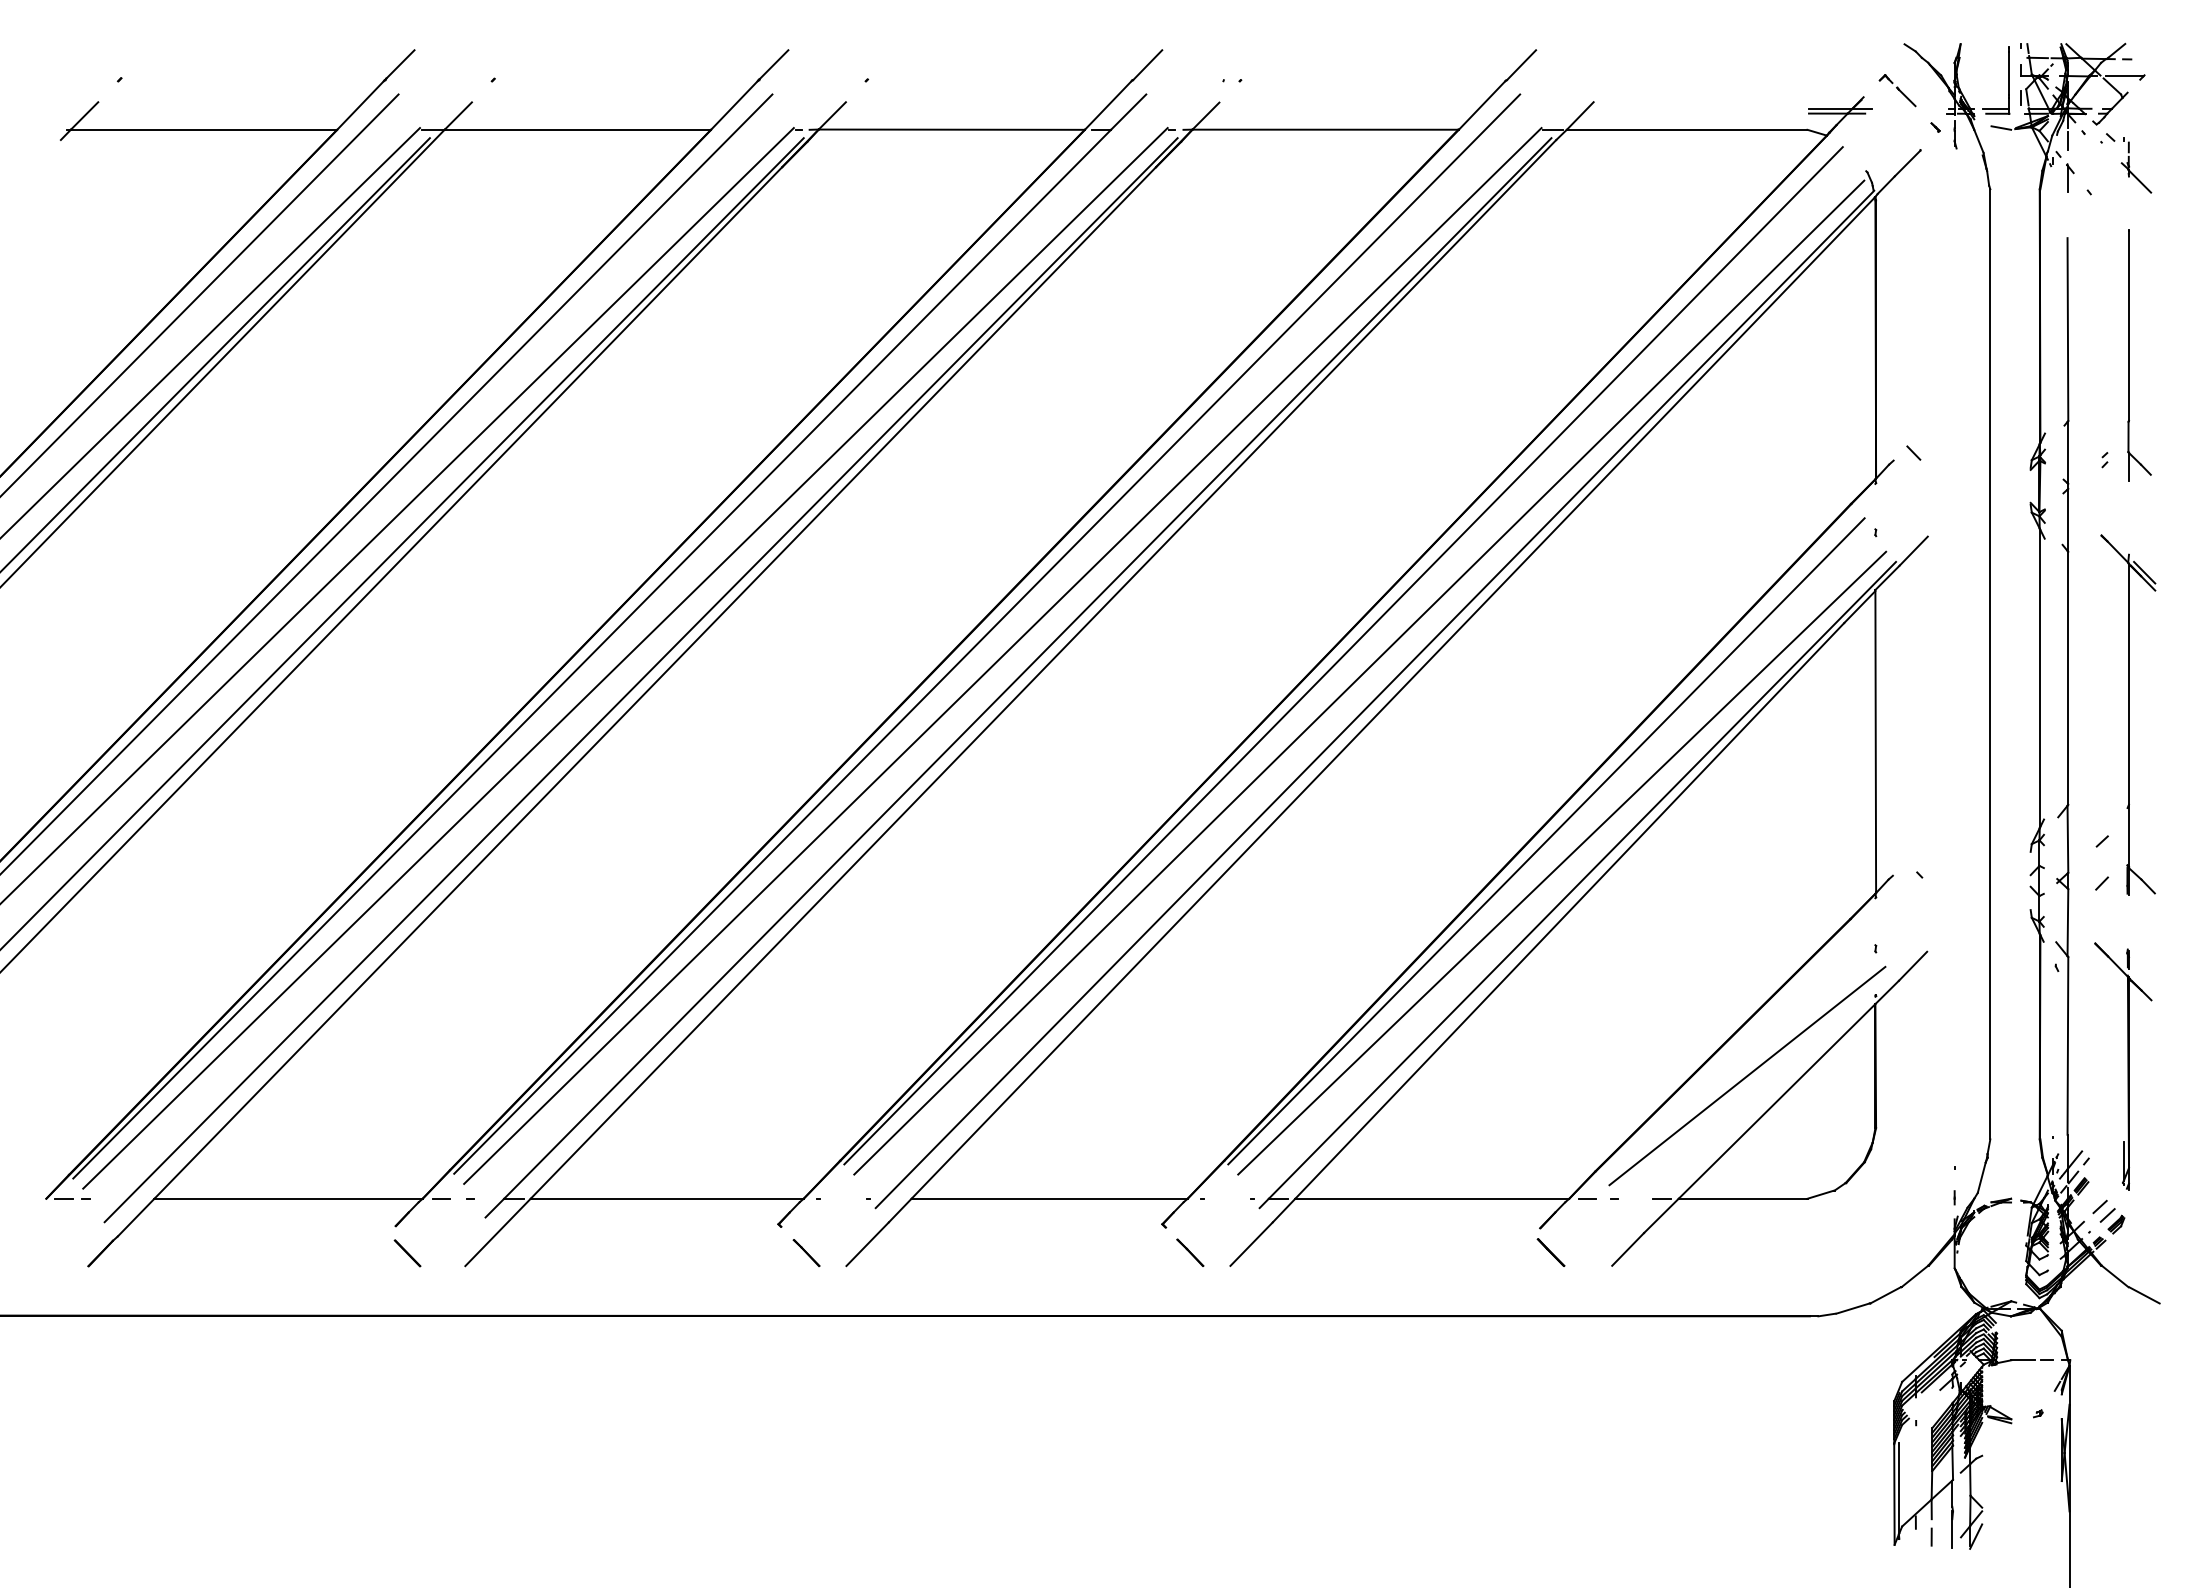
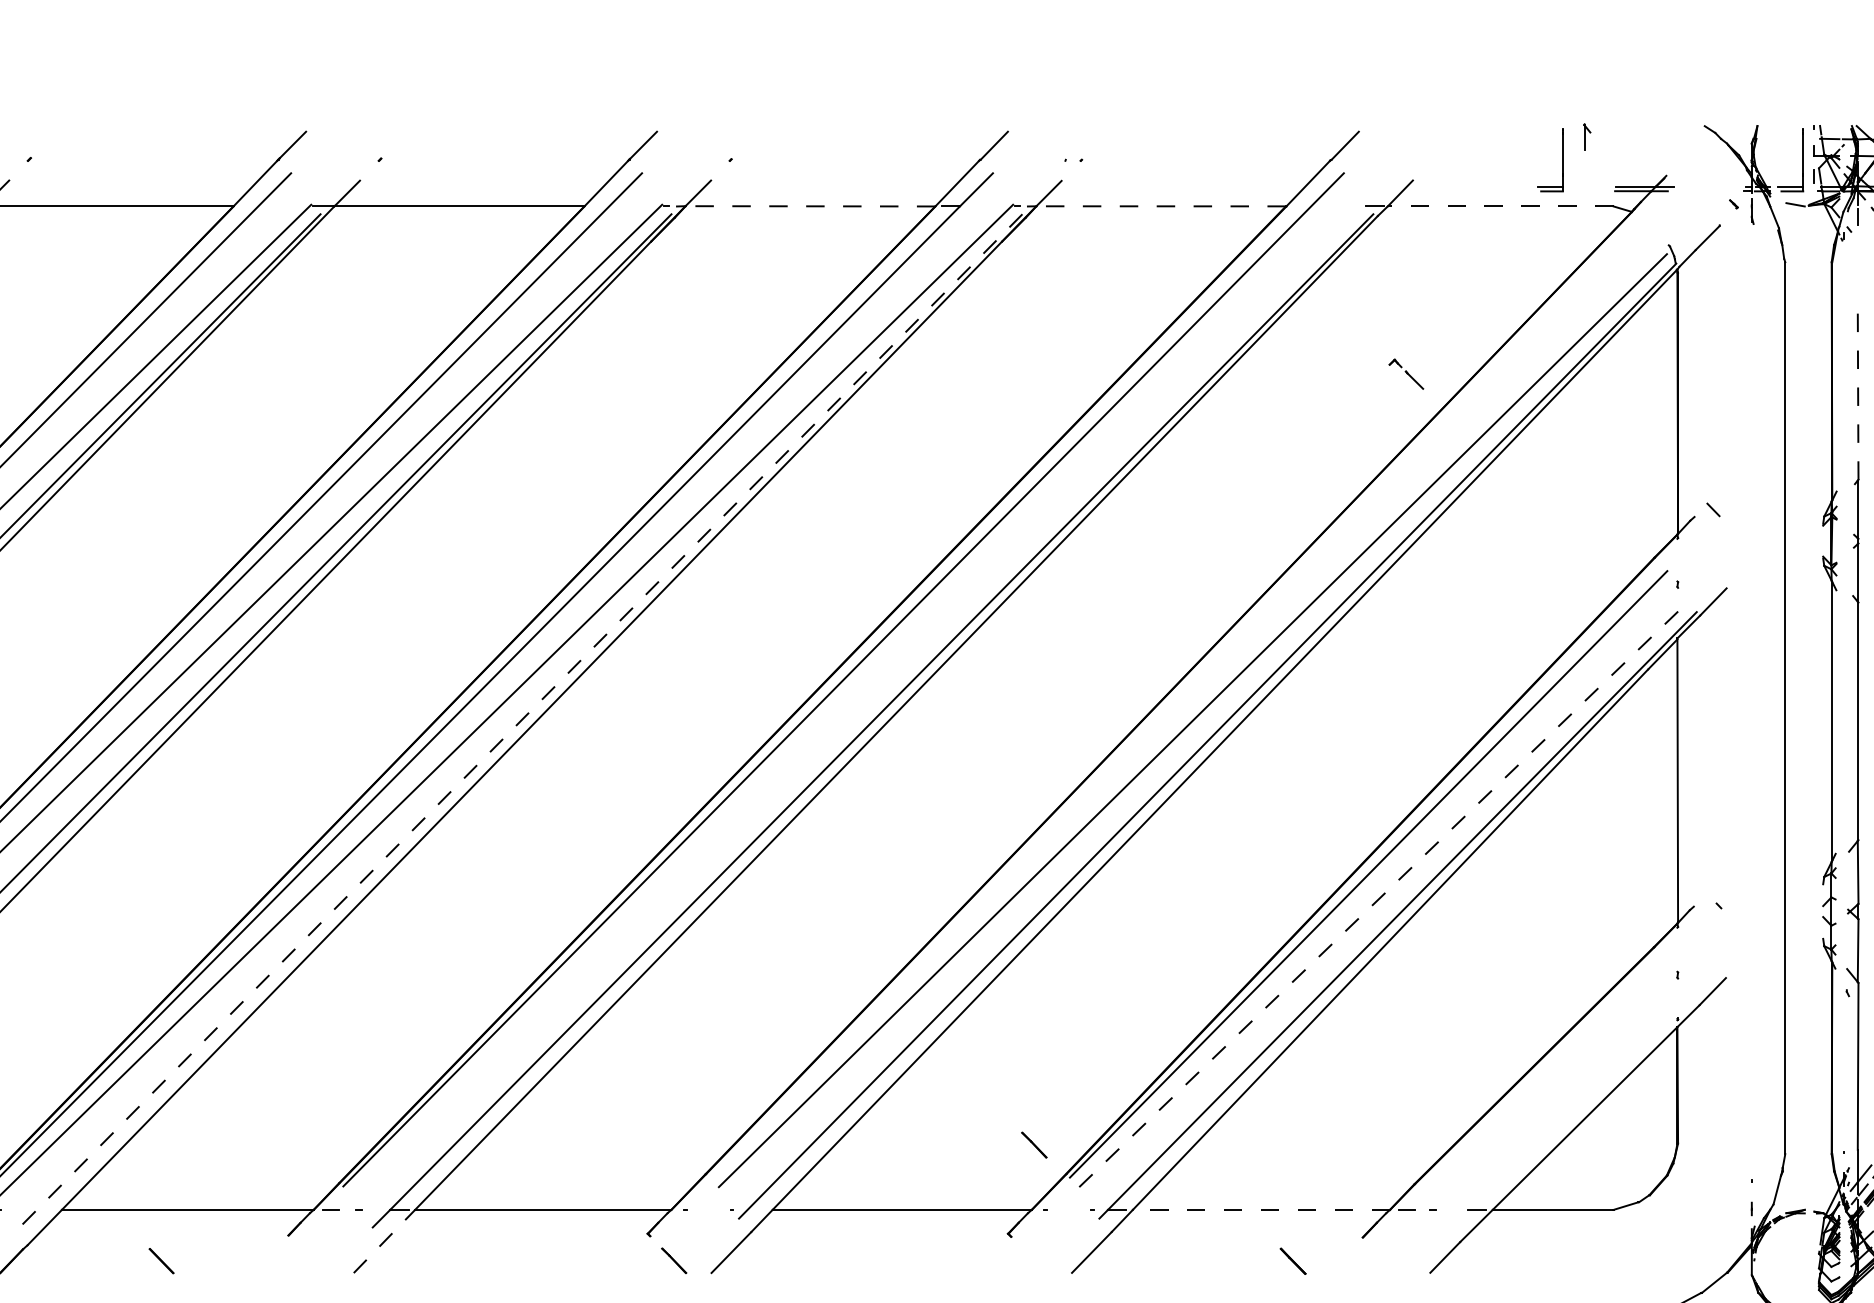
part: (1752, 80) -> (1562, 160), added
part: (1897, 90) -> (1406, 374), moved
line: (951, 129) -> (810, 206), solid -> dashed
line: (1325, 129) -> (1161, 206), solid -> dashed
line: (1686, 129) -> (1500, 206), solid -> dashed
part: (2070, 177) -> (1587, 136), moved
line: (2067, 329) -> (1857, 393), solid -> dashed
line: (1002, 655) -> (858, 699), removed
line: (1343, 655) -> (1178, 699), removed
line: (641, 680) -> (519, 723), solid -> dashed
line: (1562, 862) -> (1383, 894), solid -> dashed
line: (1747, 1075) -> (1557, 1094), removed
line: (1432, 1198) -> (1261, 1209), solid -> dashed
line: (498, 1232) -> (384, 1241), solid -> dashed
line: (1190, 1252) -> (1034, 1144), moved
line: (1550, 1252) -> (1292, 1261), moved
line: (407, 1253) -> (161, 1261), moved

